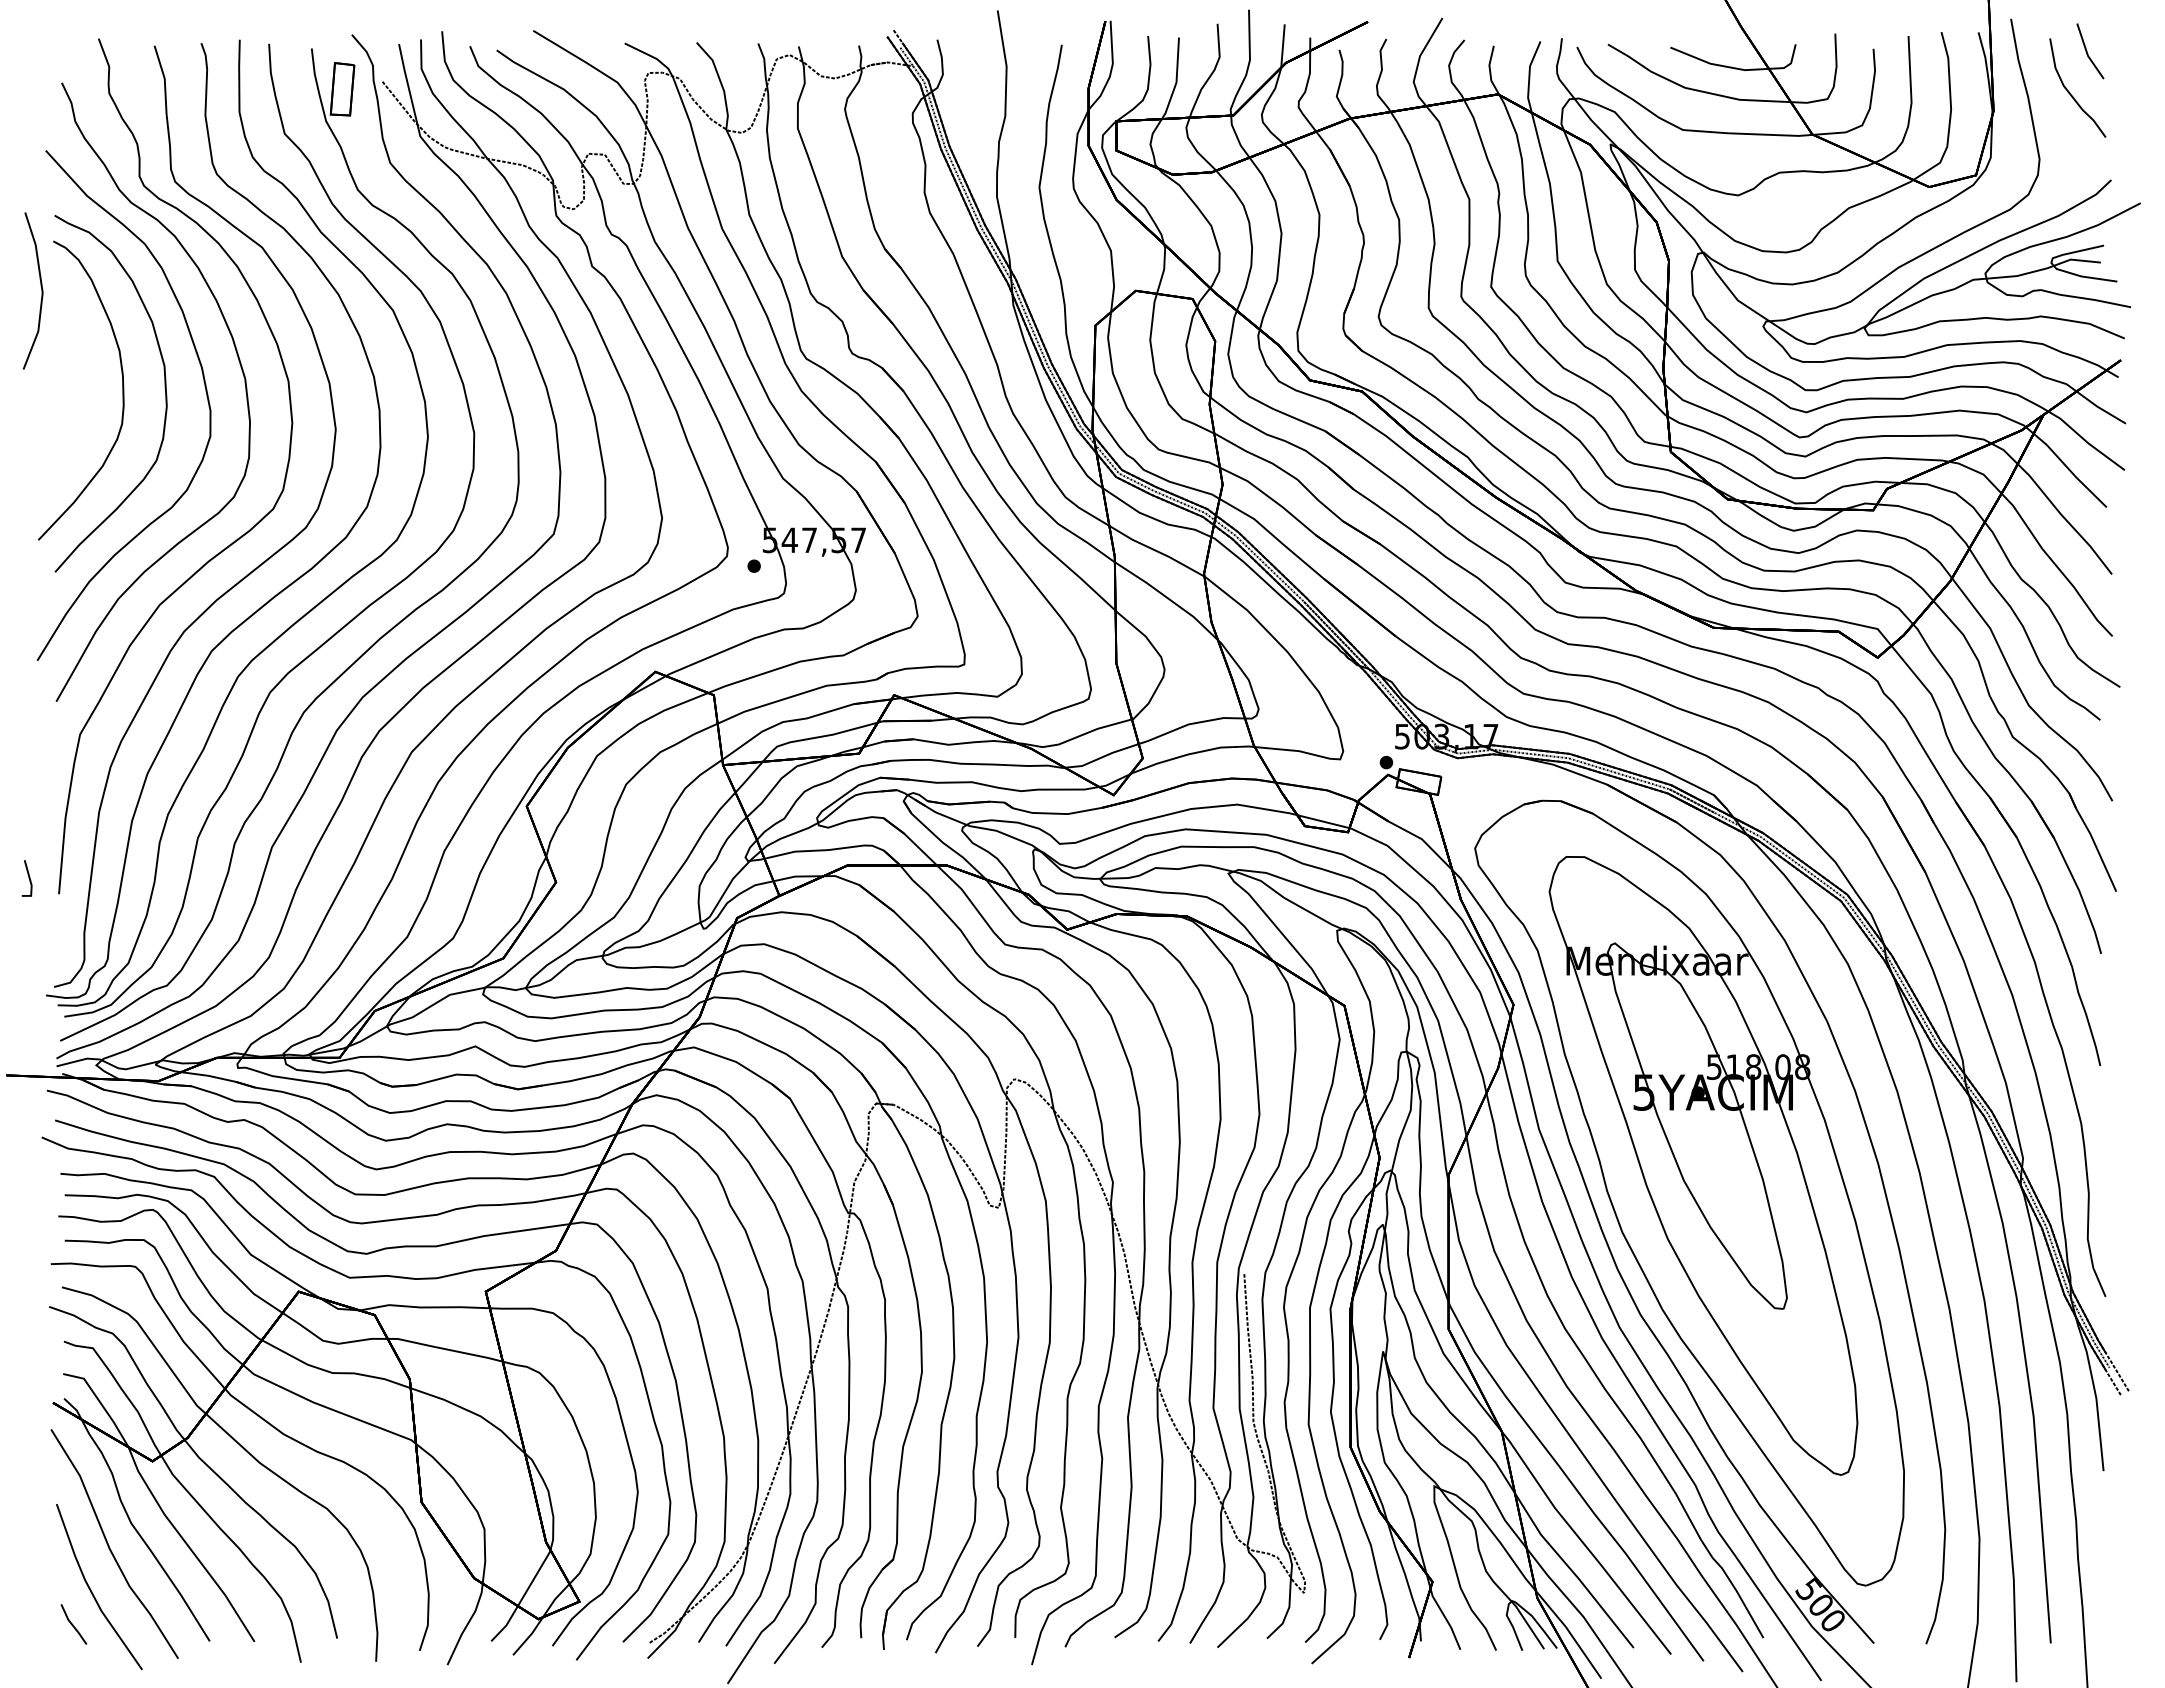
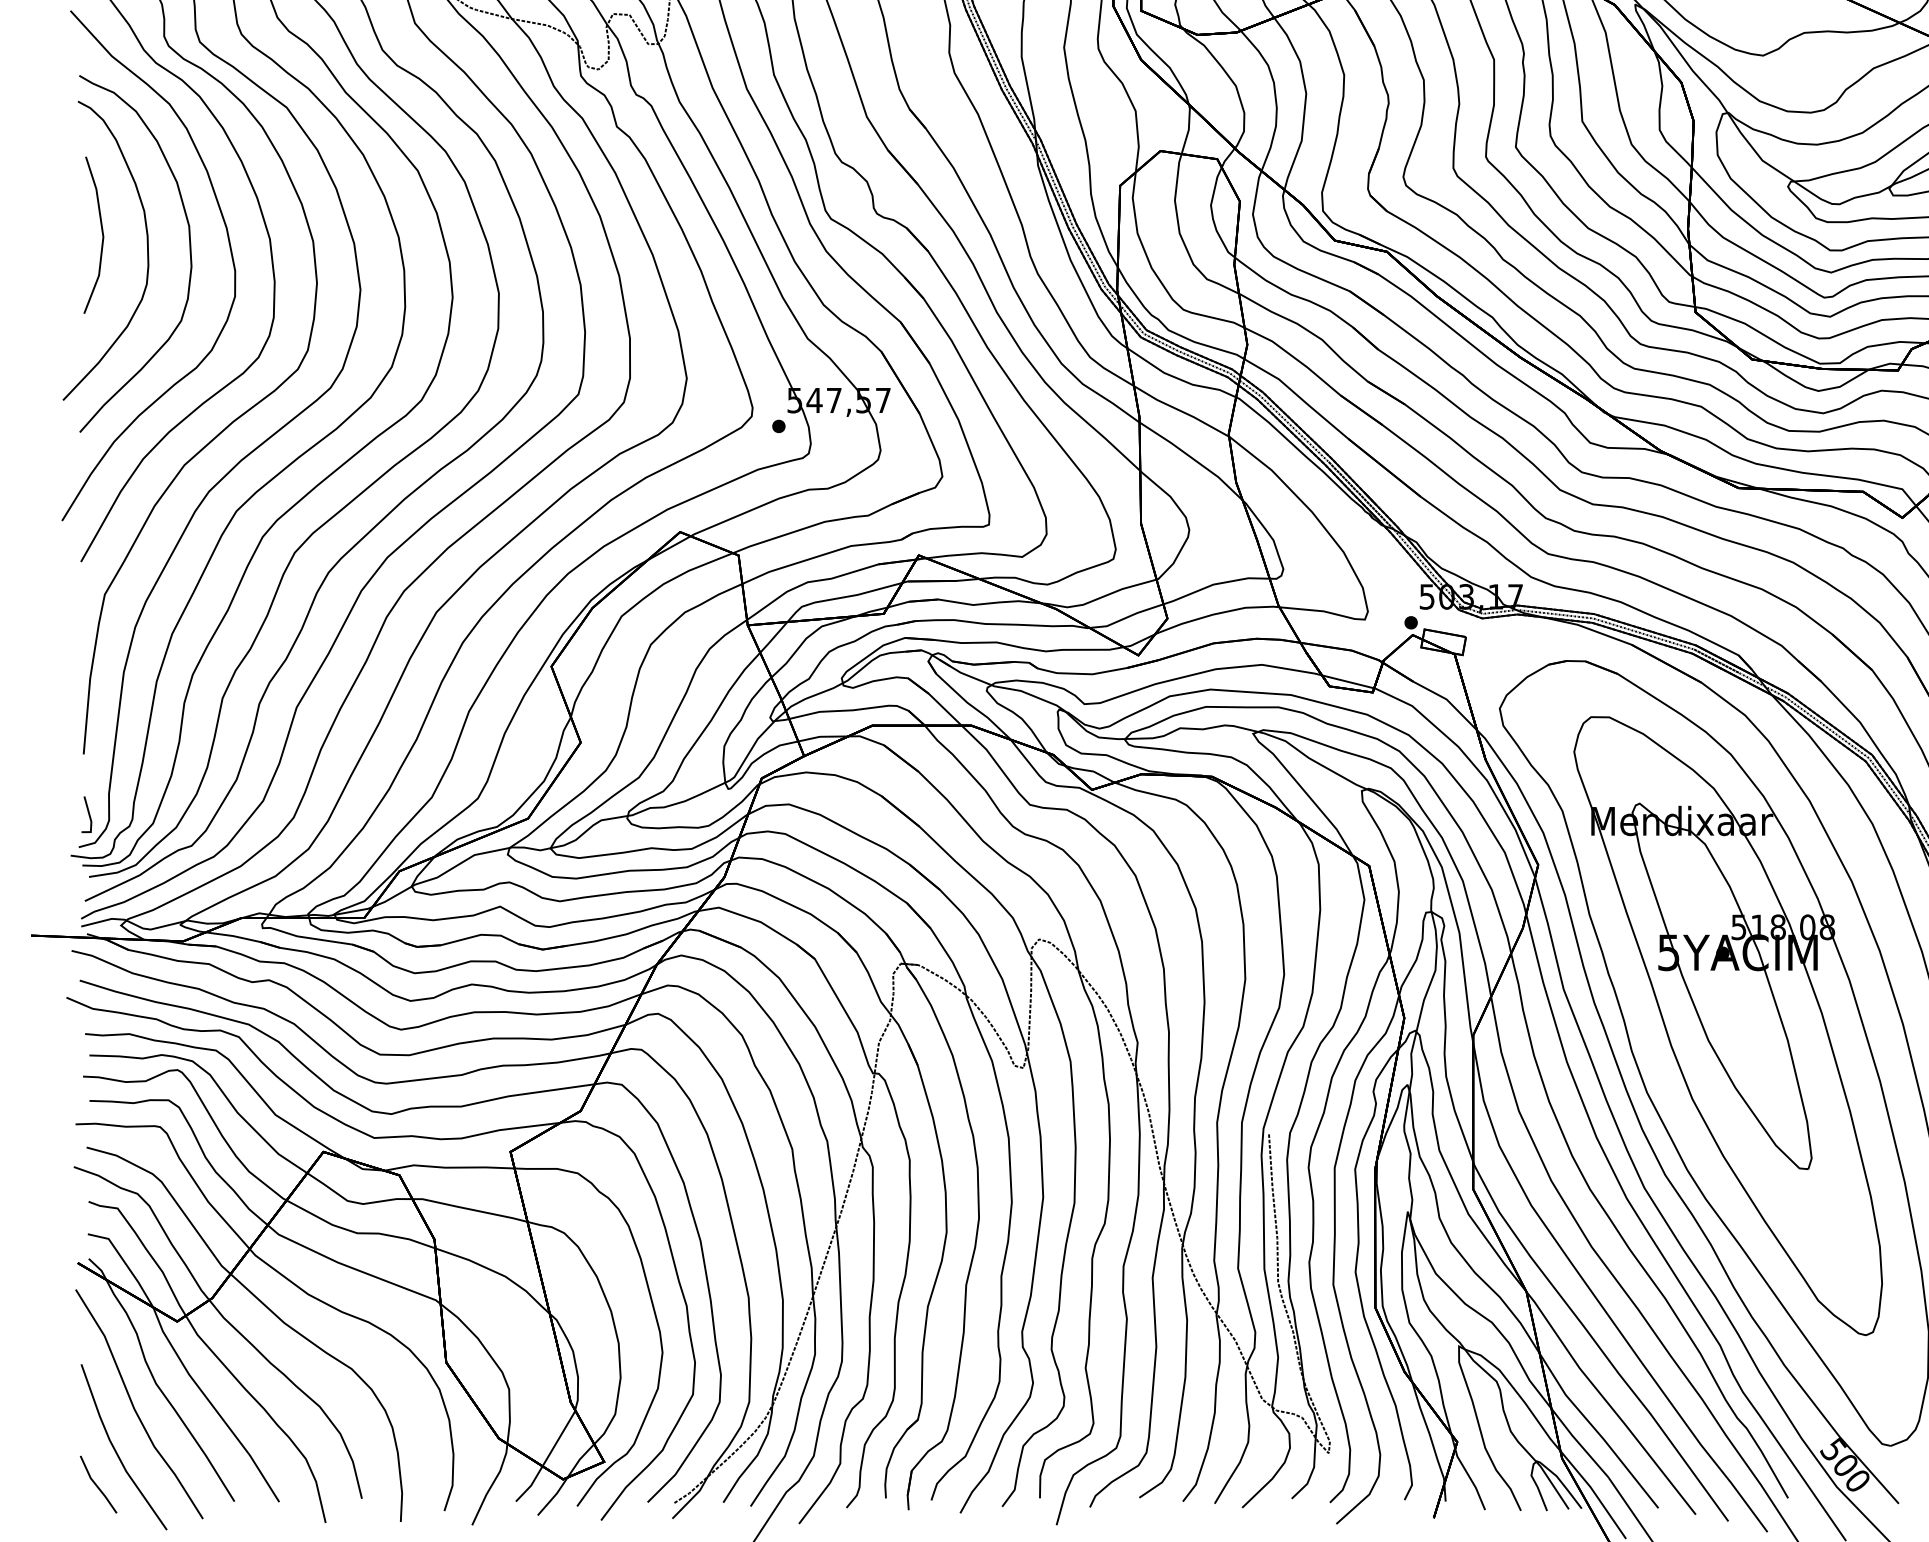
part: (40, 286) -> (101, 230), moved
line: (28, 878) -> (88, 814), moved
part: (73, 1624) -> (98, 1484), size x1.43

